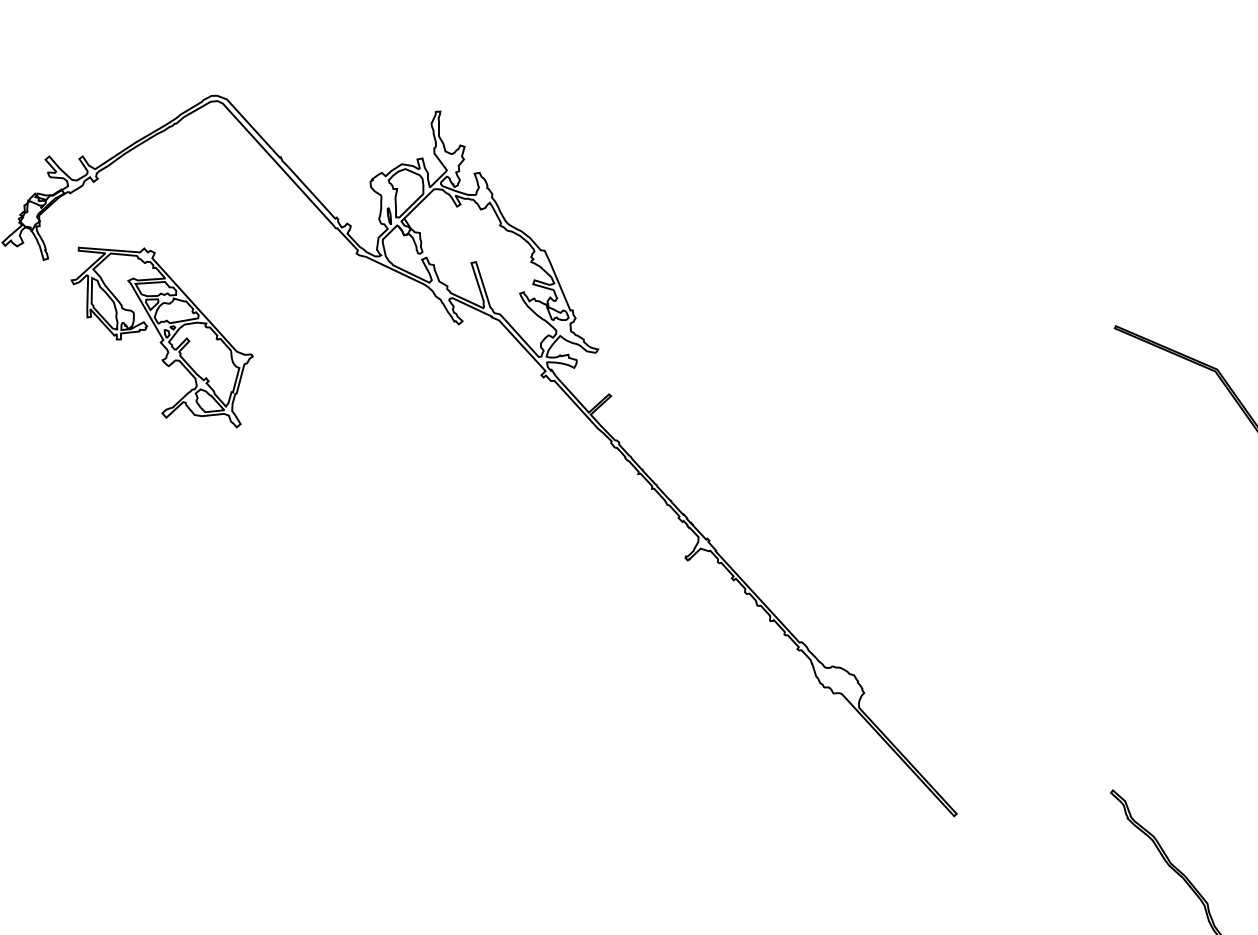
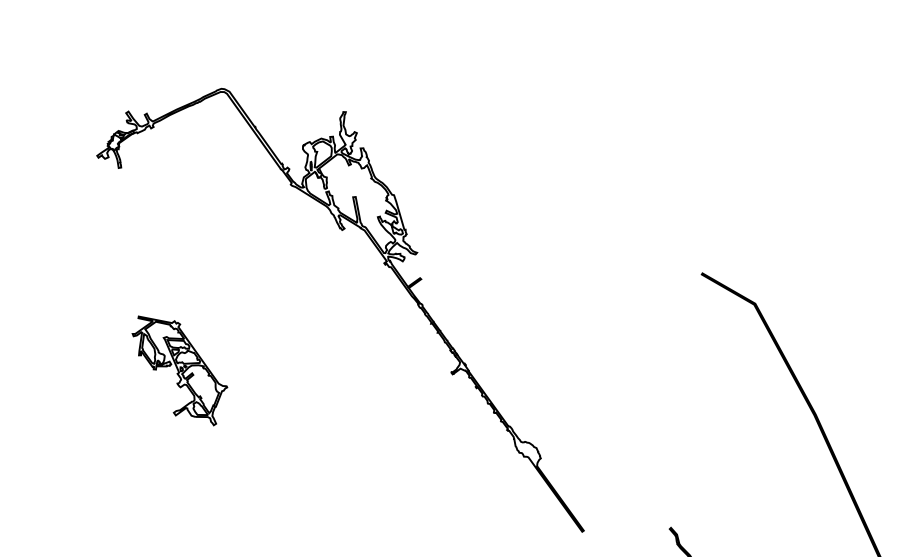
part: (163, 336) -> (179, 370), moved

